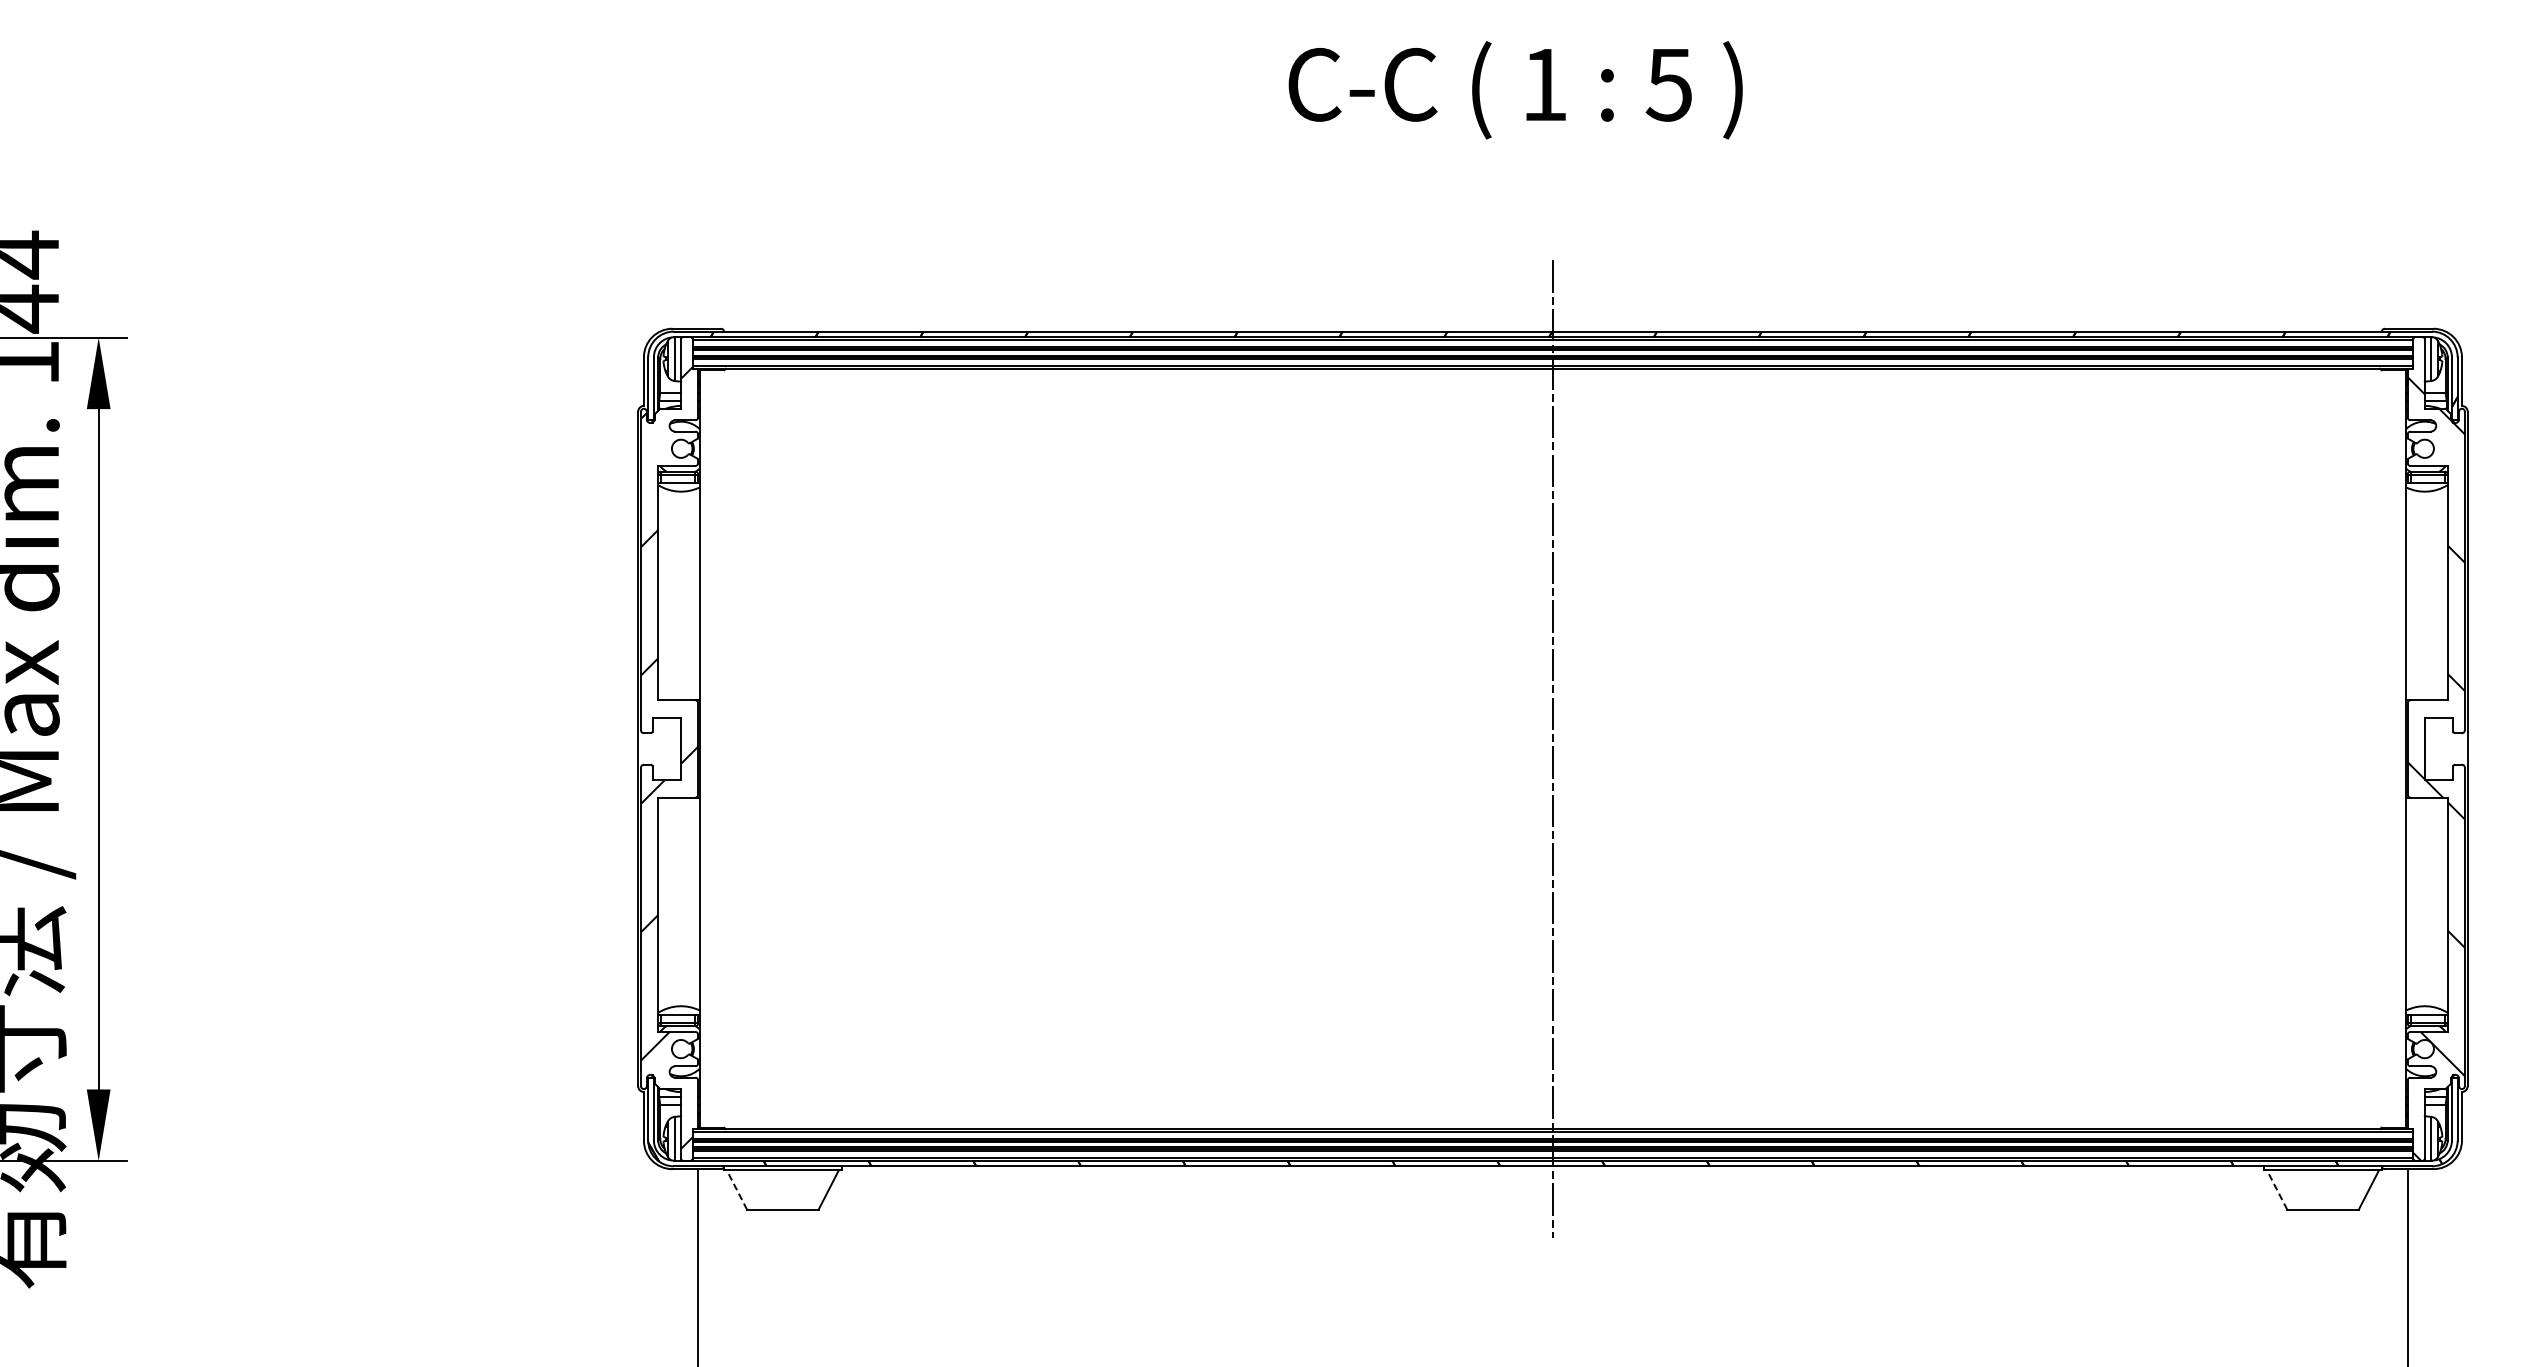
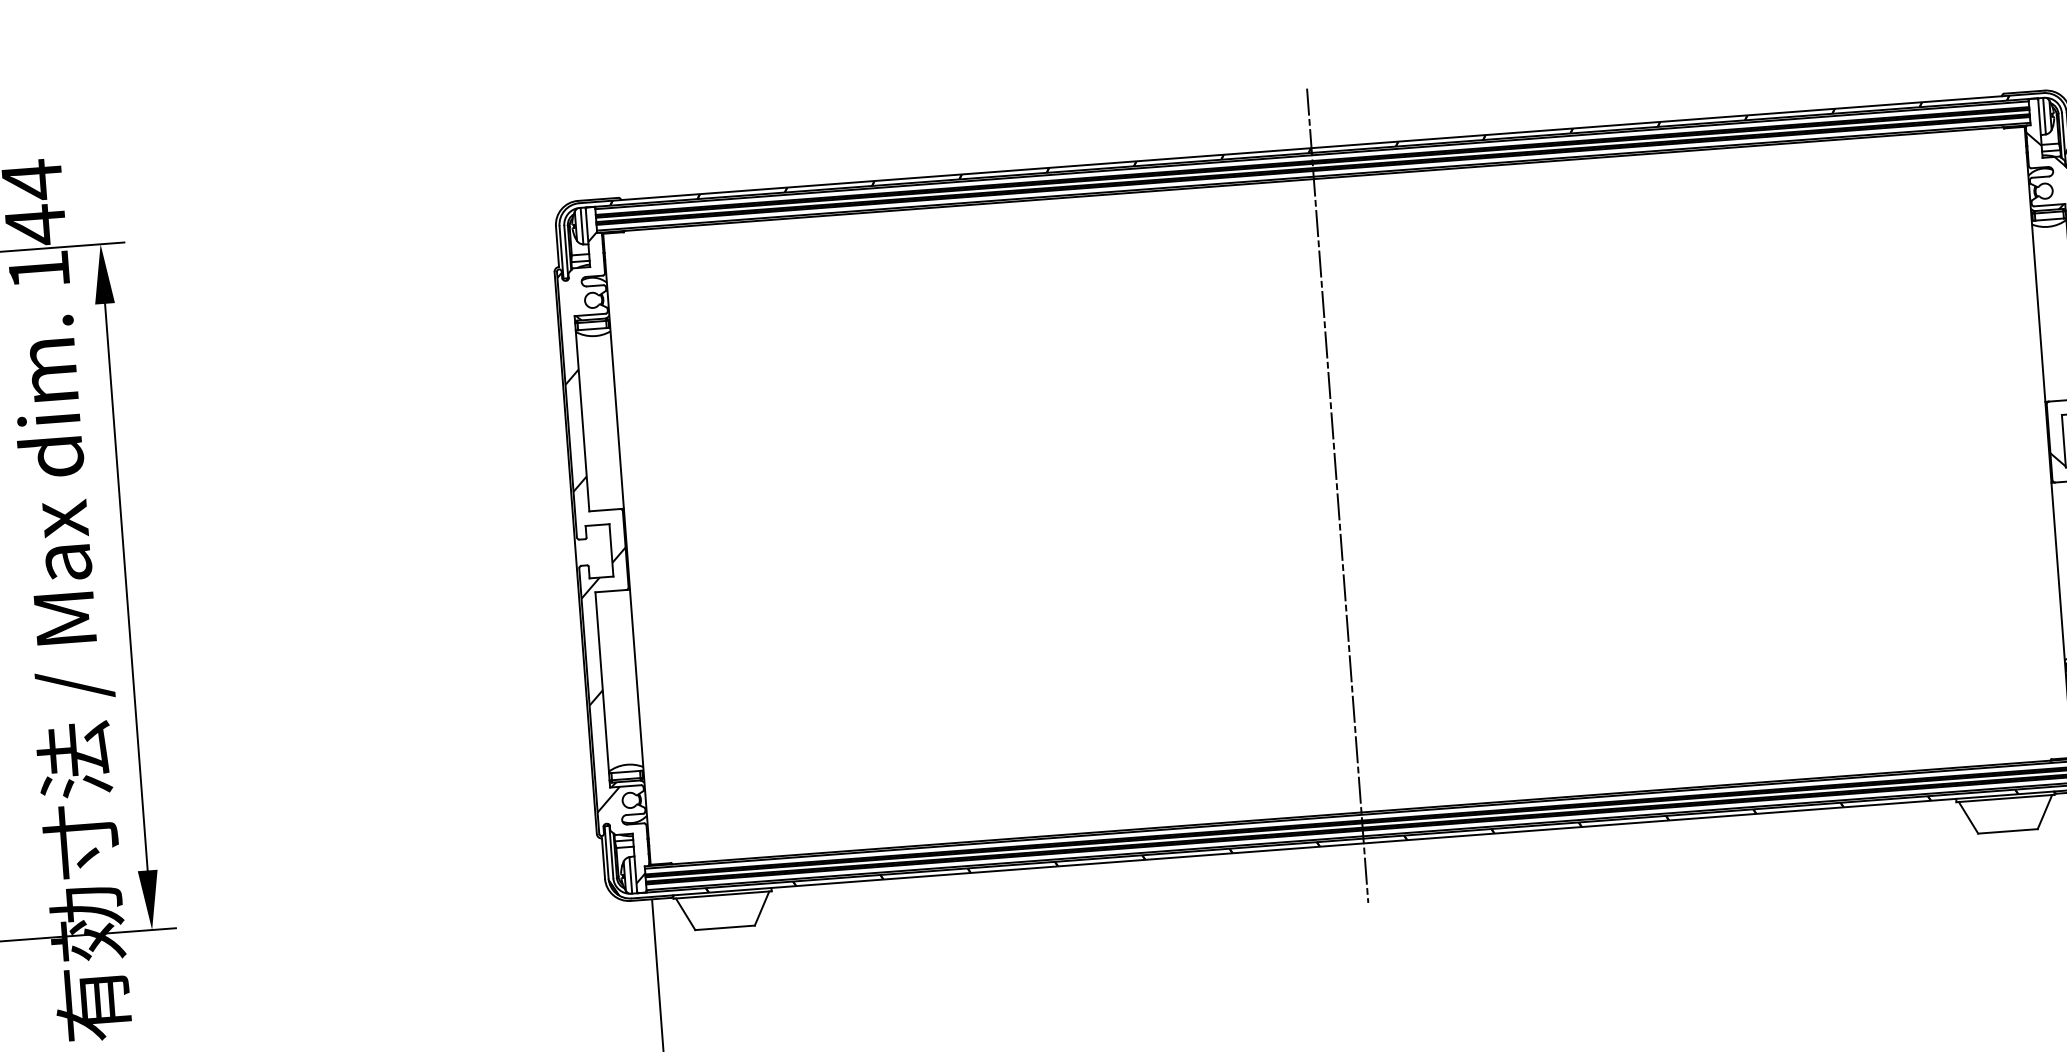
line: (736, 1189) -> (685, 913), dashed -> solid
line: (2276, 1189) -> (1967, 817), dashed -> solid

